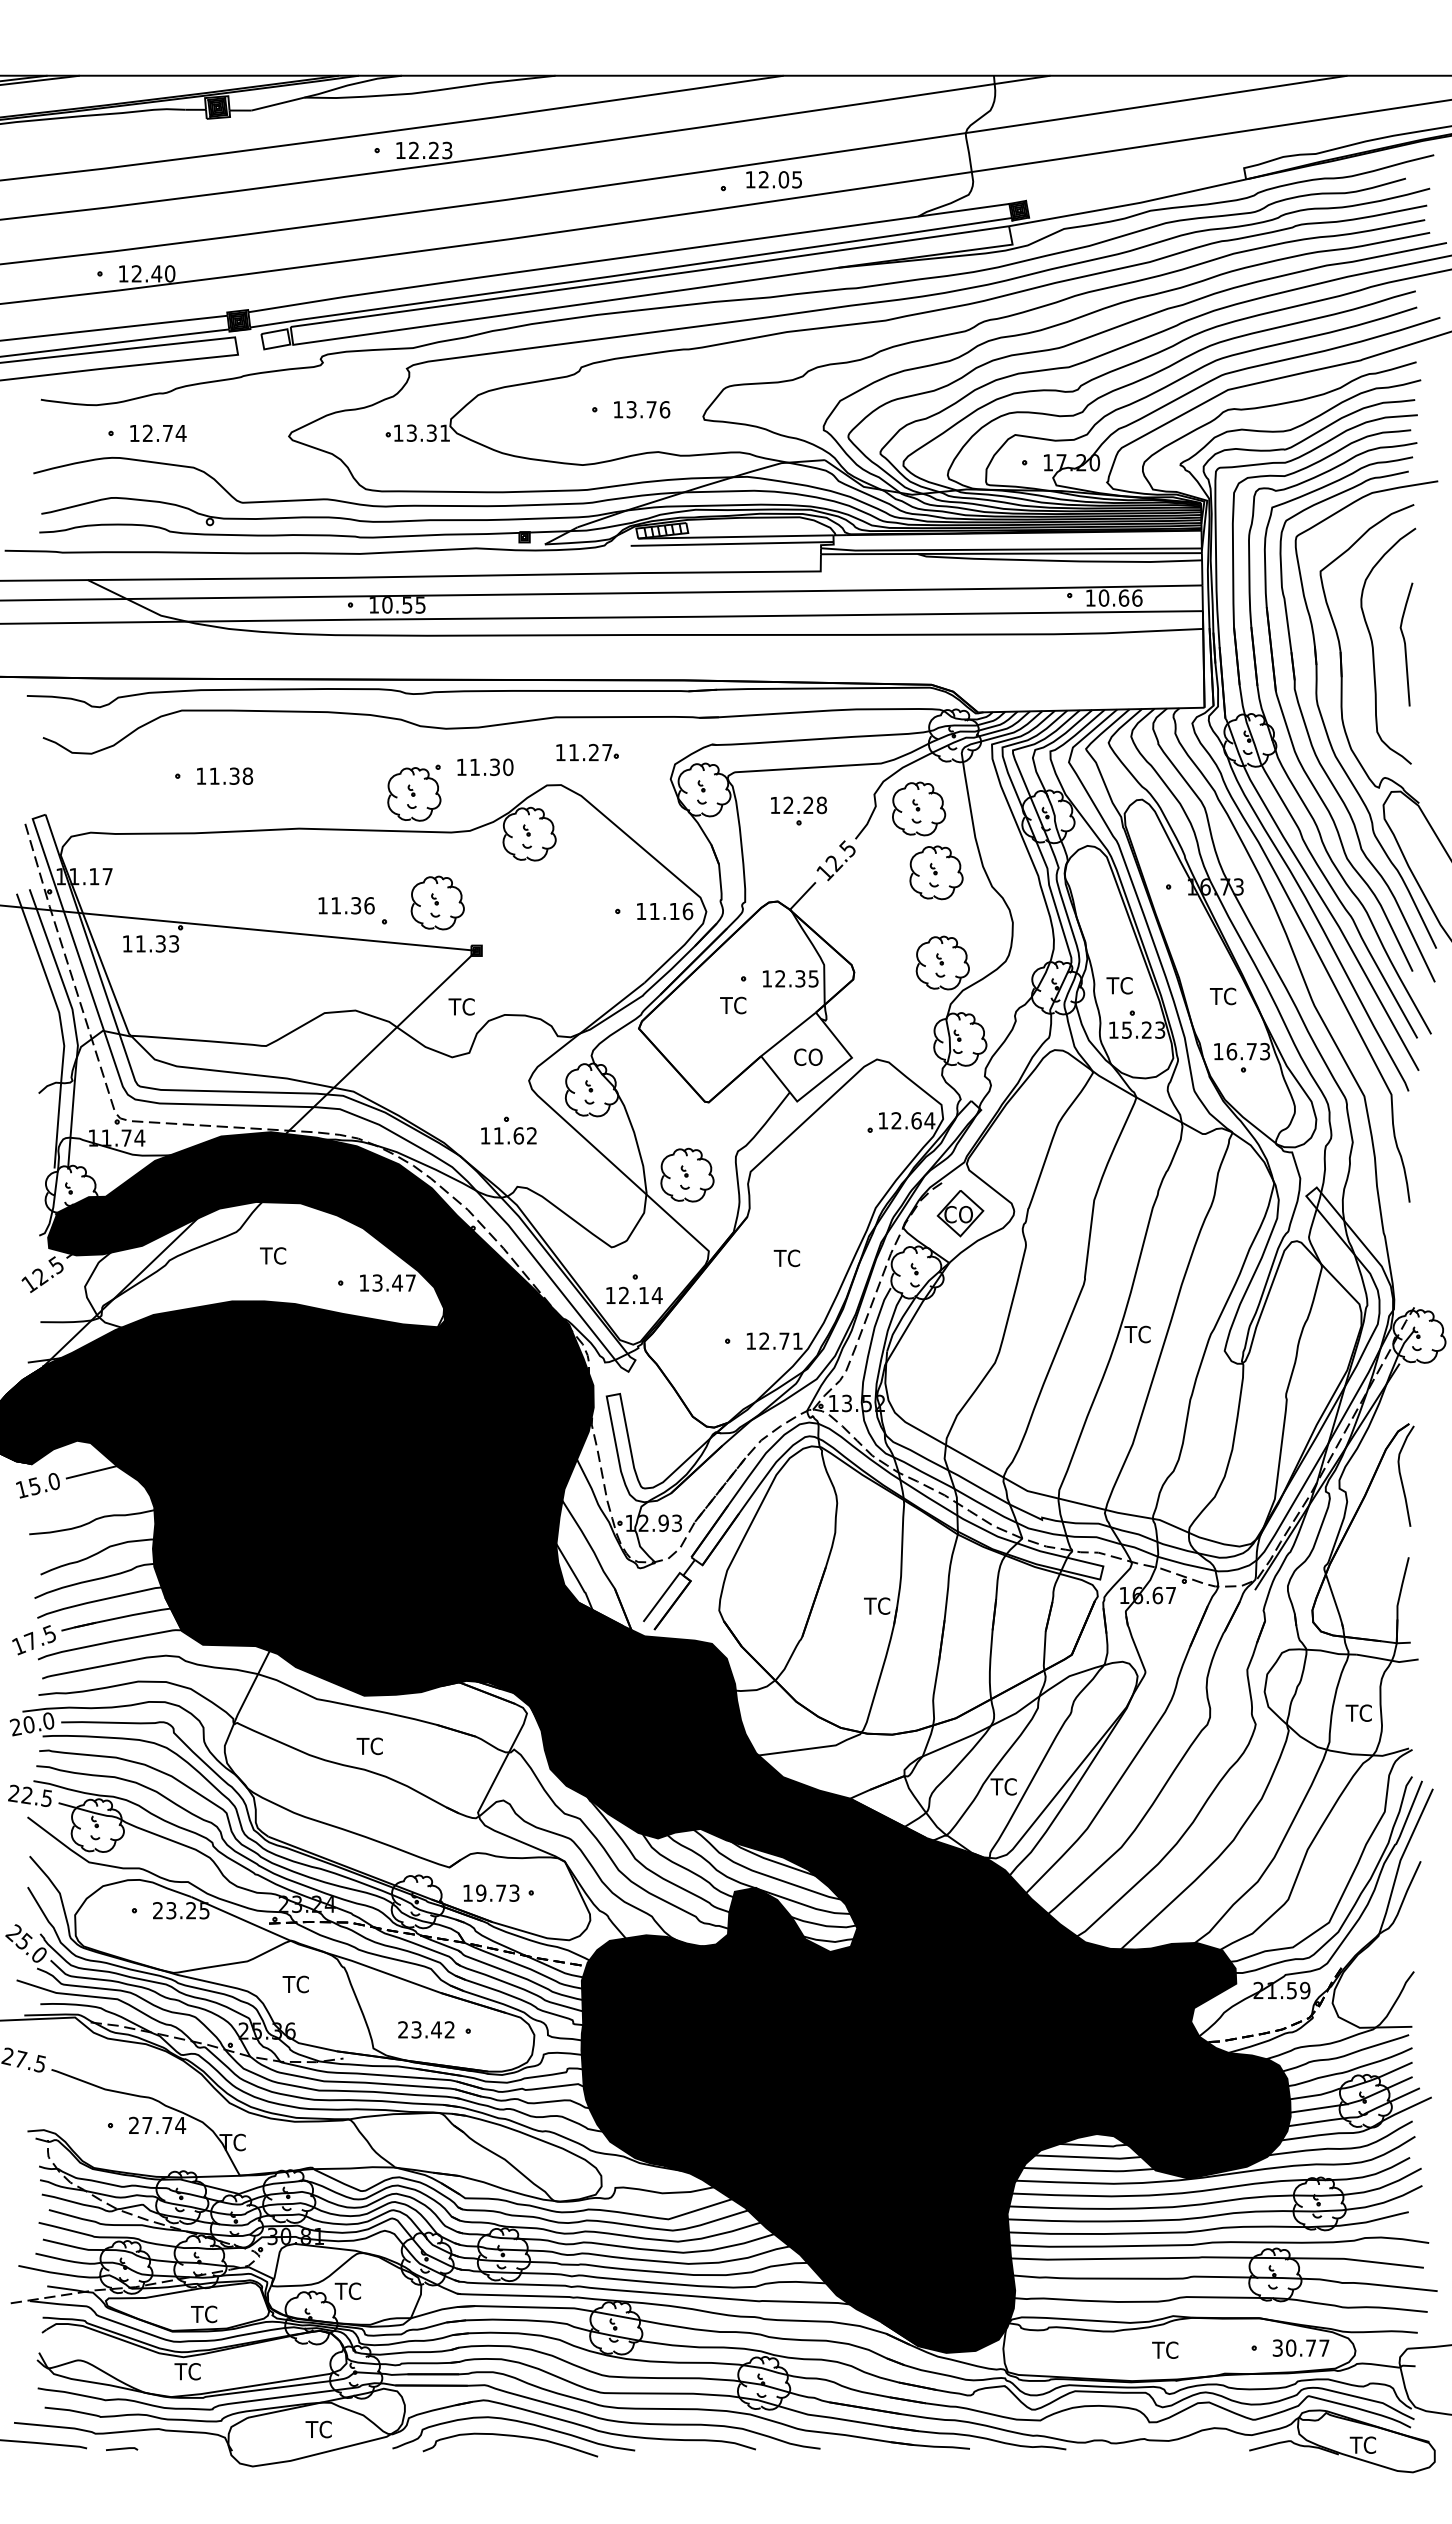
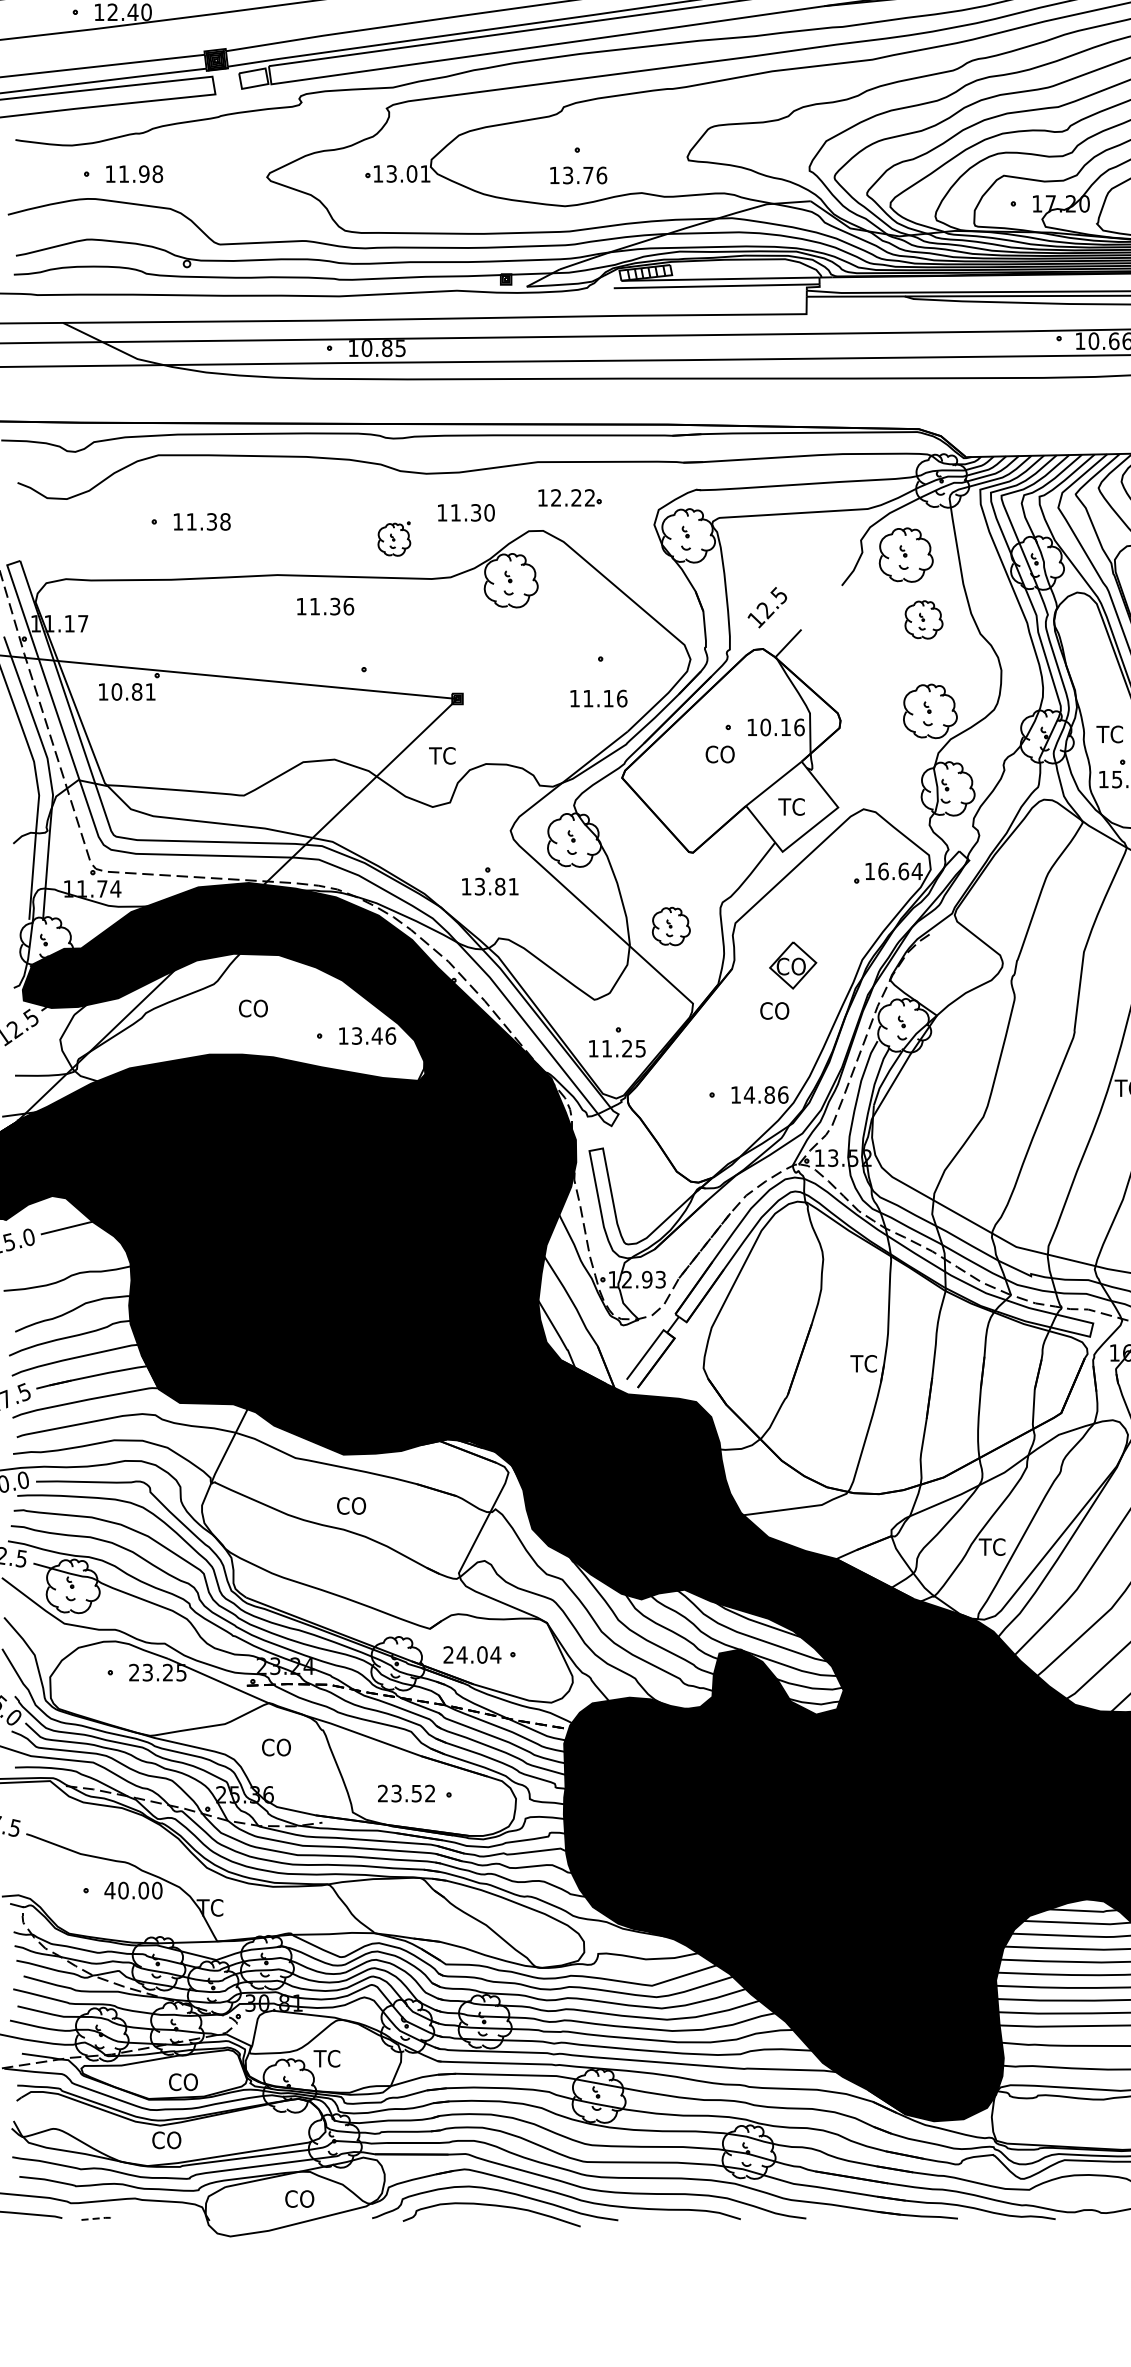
text: (642, 409) -> (579, 175), moved
text: (431, 432) -> (411, 173), 13.31 -> 13.01
text: (164, 433) -> (140, 174), 12.74 -> 11.98
text: (407, 604) -> (387, 347), 10.55 -> 10.85
text: (590, 752) -> (572, 497), 11.27 -> 12.22
part: (414, 792) -> (394, 538), size x0.6
part: (799, 810) -> (785, 556), removed
text: (835, 860) -> (766, 607), moved
part: (936, 872) -> (923, 619), size x0.7
part: (437, 902) -> (417, 649), removed
text: (346, 905) -> (325, 606), moved
text: (665, 911) -> (599, 698), moved
text: (157, 943) -> (133, 691), 11.33 -> 10.81
text: (797, 978) -> (782, 727), 12.35 -> 10.16
text: (734, 1005) -> (719, 754), TC -> CO
text: (807, 1056) -> (793, 806), CO -> TC
text: (896, 1120) -> (883, 871), 12.64 -> 16.64
text: (514, 1135) -> (495, 886), 11.62 -> 13.81
part: (687, 1174) -> (671, 925), size x0.7
part: (960, 1213) -> (793, 965), moved
text: (274, 1255) -> (252, 1008), TC -> CO
text: (788, 1258) -> (773, 1011), TC -> CO
text: (410, 1282) -> (390, 1035), 13.47 -> 13.46
text: (640, 1295) -> (623, 1048), 12.14 -> 11.25
text: (781, 1340) -> (766, 1094), 12.71 -> 14.86
text: (371, 1746) -> (350, 1506), TC -> CO
text: (490, 1892) -> (471, 1654), 19.73 -> 24.04
text: (297, 1984) -> (275, 1747), TC -> CO
text: (436, 2029) -> (416, 1793), 23.42 -> 23.52
text: (157, 2125) -> (133, 1890), 27.74 -> 40.00
text: (205, 2314) -> (182, 2082), TC -> CO
text: (189, 2371) -> (166, 2140), TC -> CO
text: (320, 2429) -> (299, 2198), TC -> CO
line: (123, 2448) -> (99, 2218), solid -> dashed

